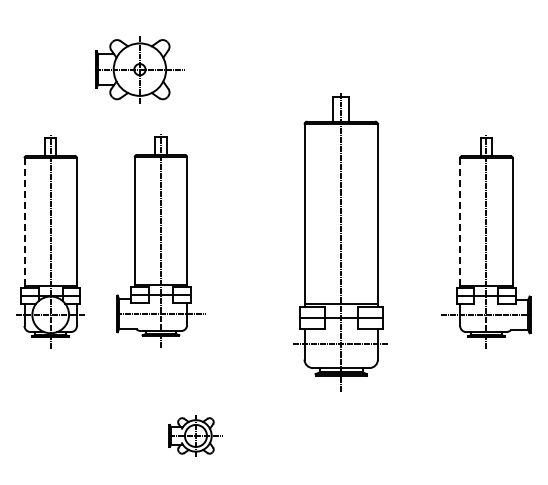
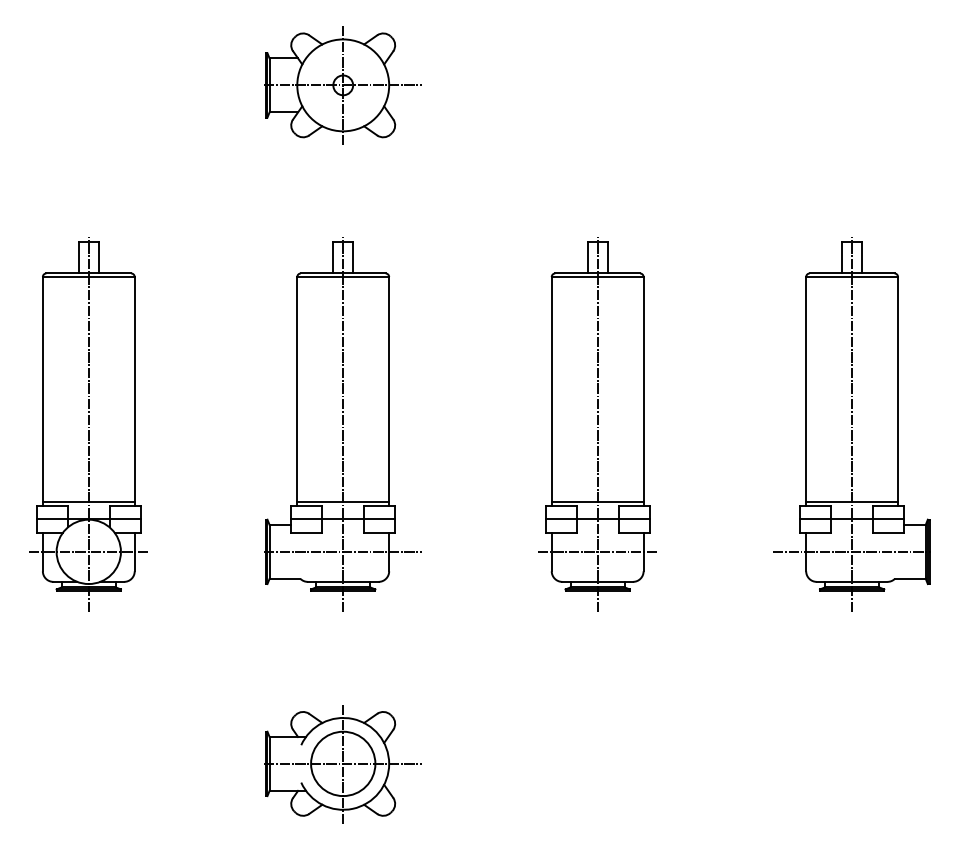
part: (139, 69) -> (342, 85), moved
line: (24, 222) -> (42, 389), dashed -> solid
line: (460, 222) -> (806, 389), dashed -> solid
part: (160, 240) -> (342, 423), moved
part: (340, 241) -> (596, 423), size x0.71
part: (195, 435) -> (342, 763), size x1.67

